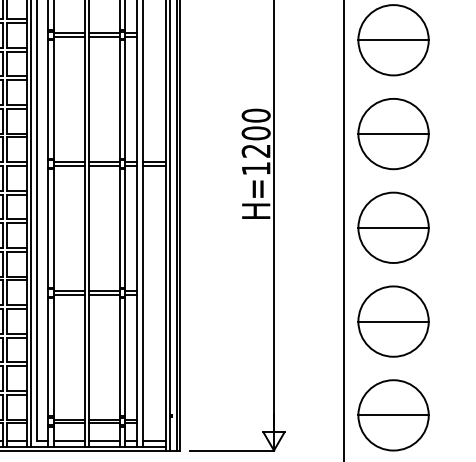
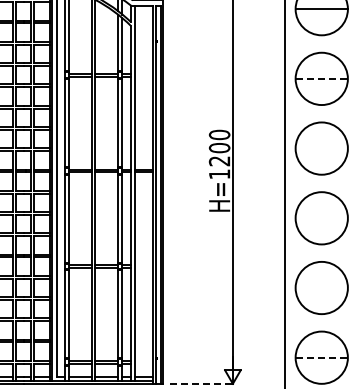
line: (394, 39) -> (322, 78), solid -> dashed
line: (393, 133) -> (321, 148), removed
line: (393, 228) -> (321, 218), removed
line: (393, 322) -> (321, 288), removed
line: (394, 415) -> (322, 357), solid -> dashed
line: (231, 450) -> (201, 383), solid -> dashed

